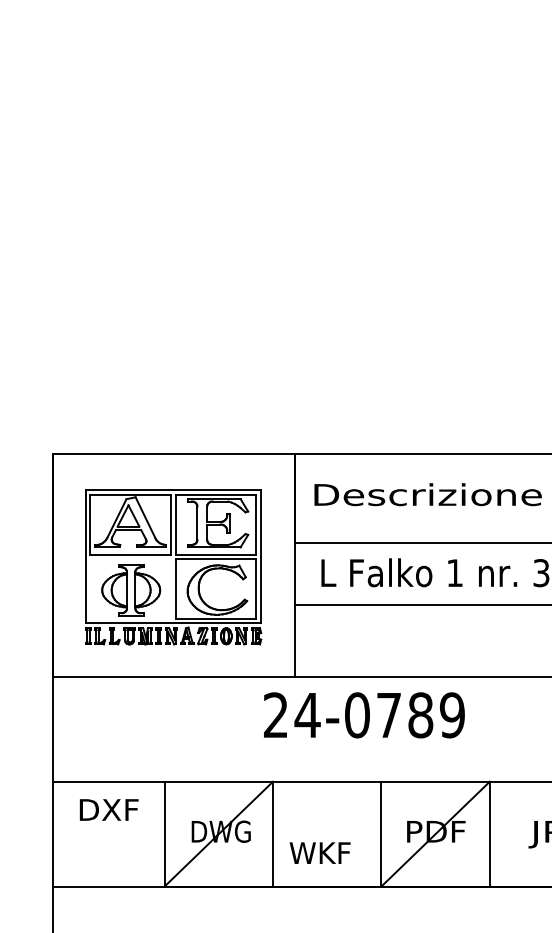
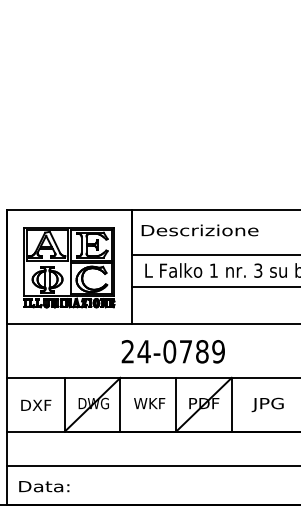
text: (362, 714) -> (172, 351), moved
text: (109, 808) -> (36, 404), moved
text: (319, 853) -> (149, 403), moved

